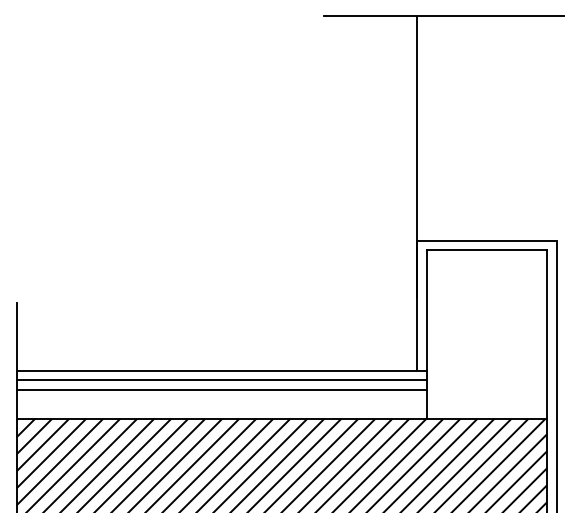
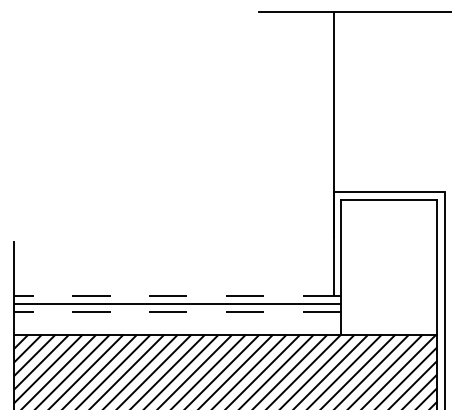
line: (221, 370) -> (177, 296), solid -> dashed
line: (221, 390) -> (177, 312), solid -> dashed

